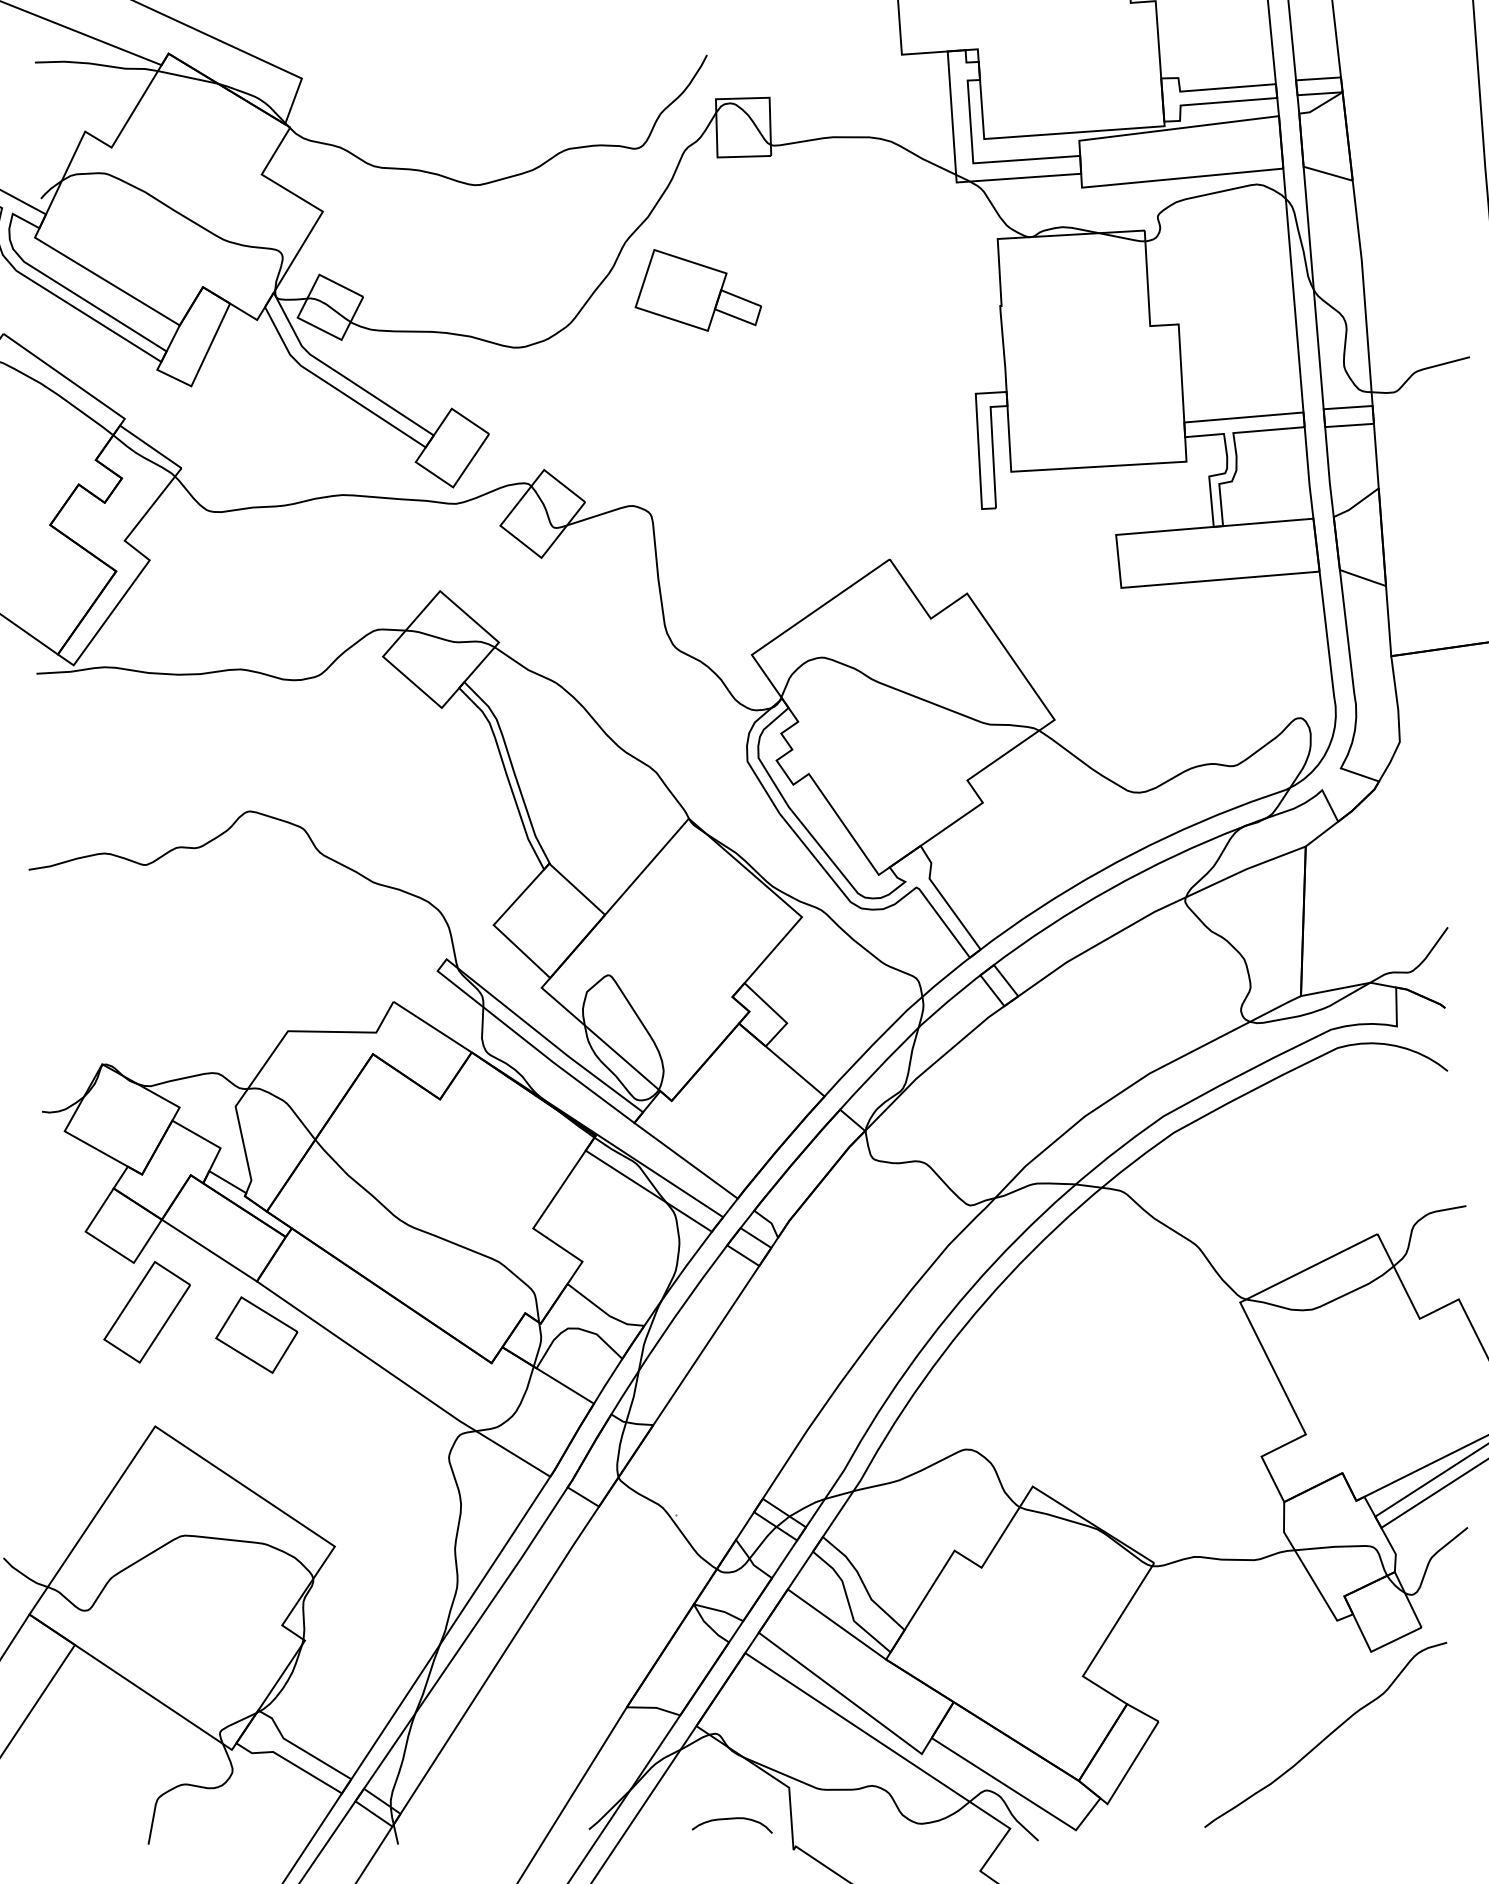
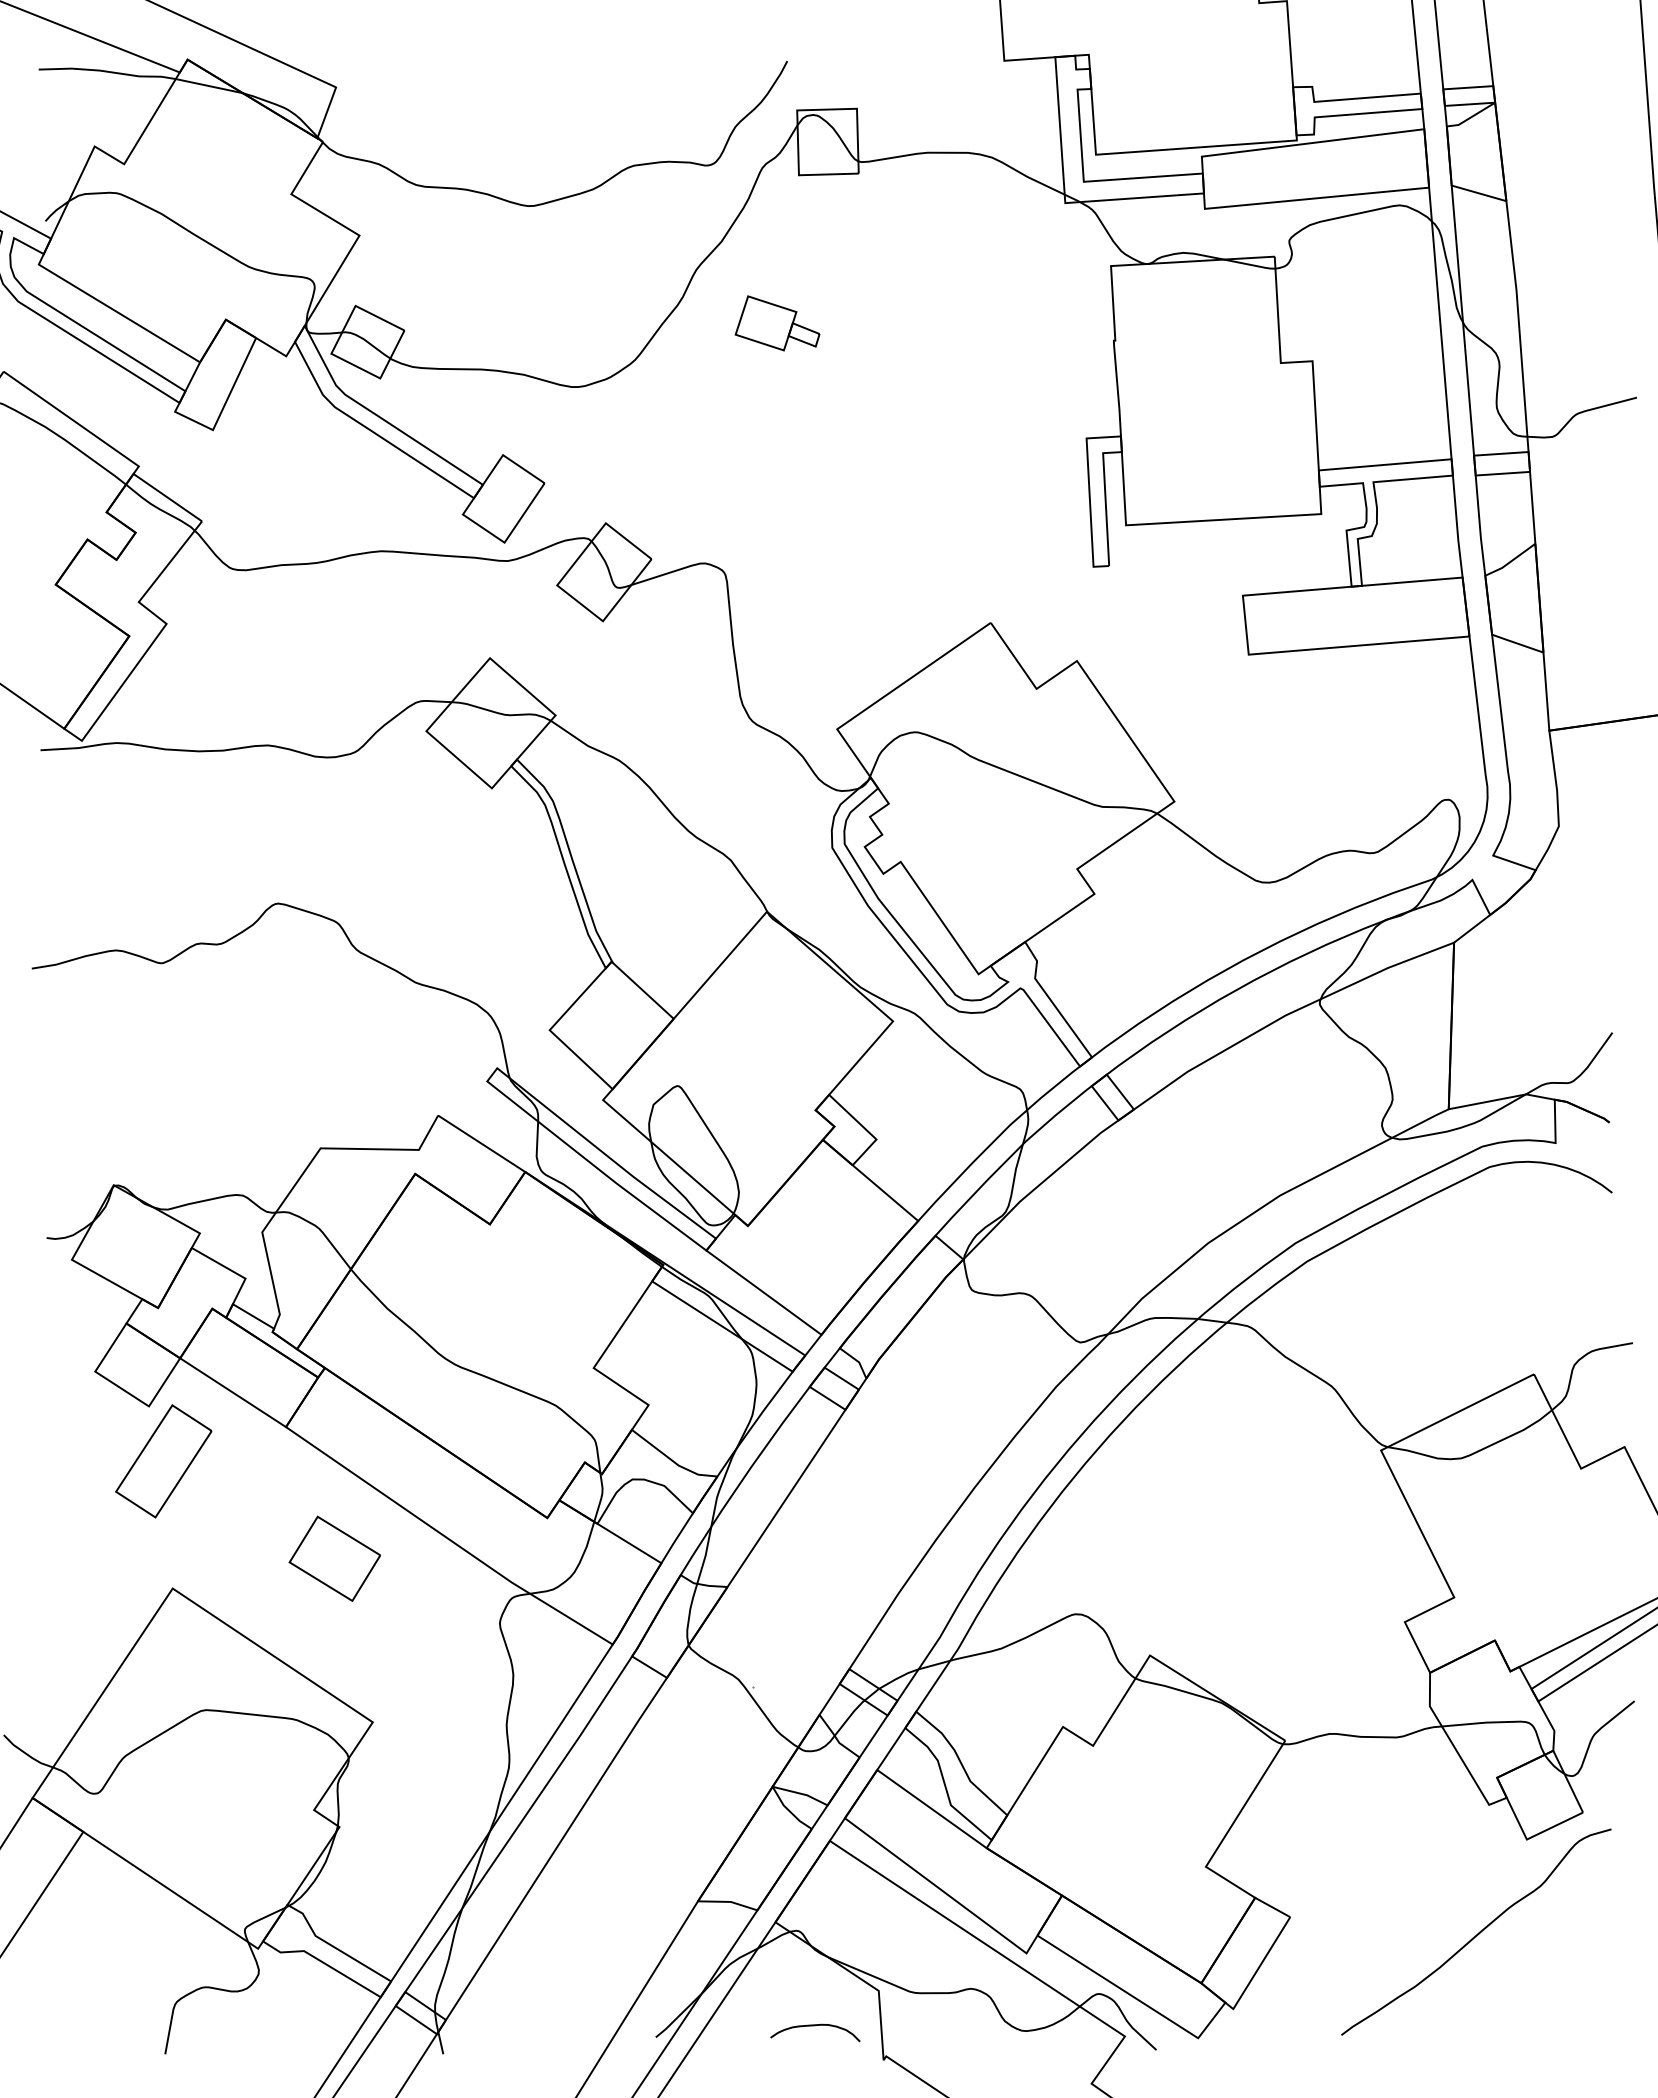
part: (698, 290) -> (777, 323), size x0.6
part: (256, 1334) -> (334, 1558), moved

